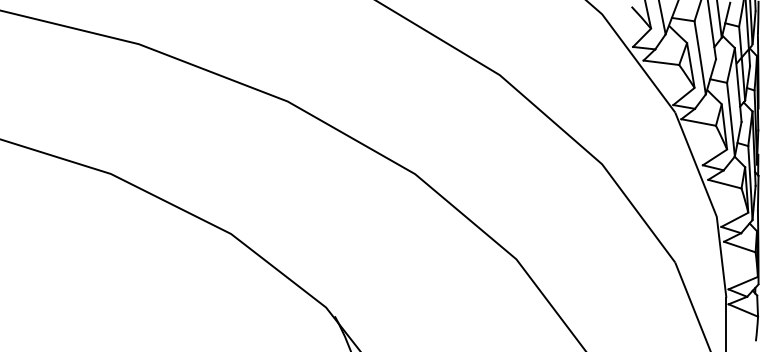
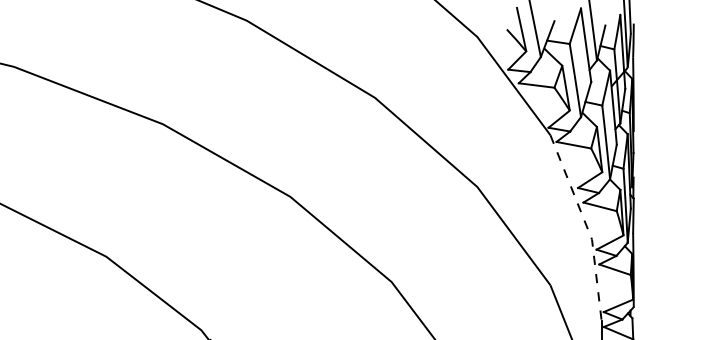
line: (711, 202) -> (586, 225), solid -> dashed

